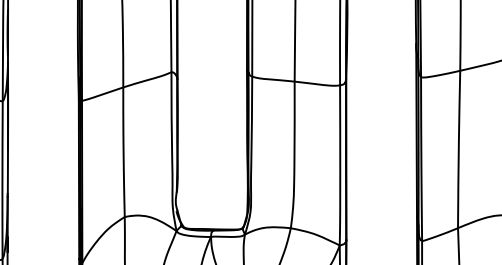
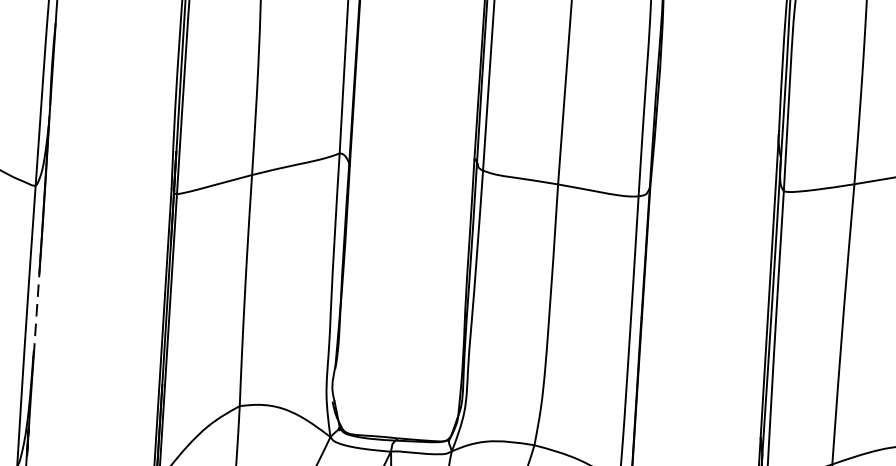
line: (7, 169) -> (36, 307), solid -> dashed

